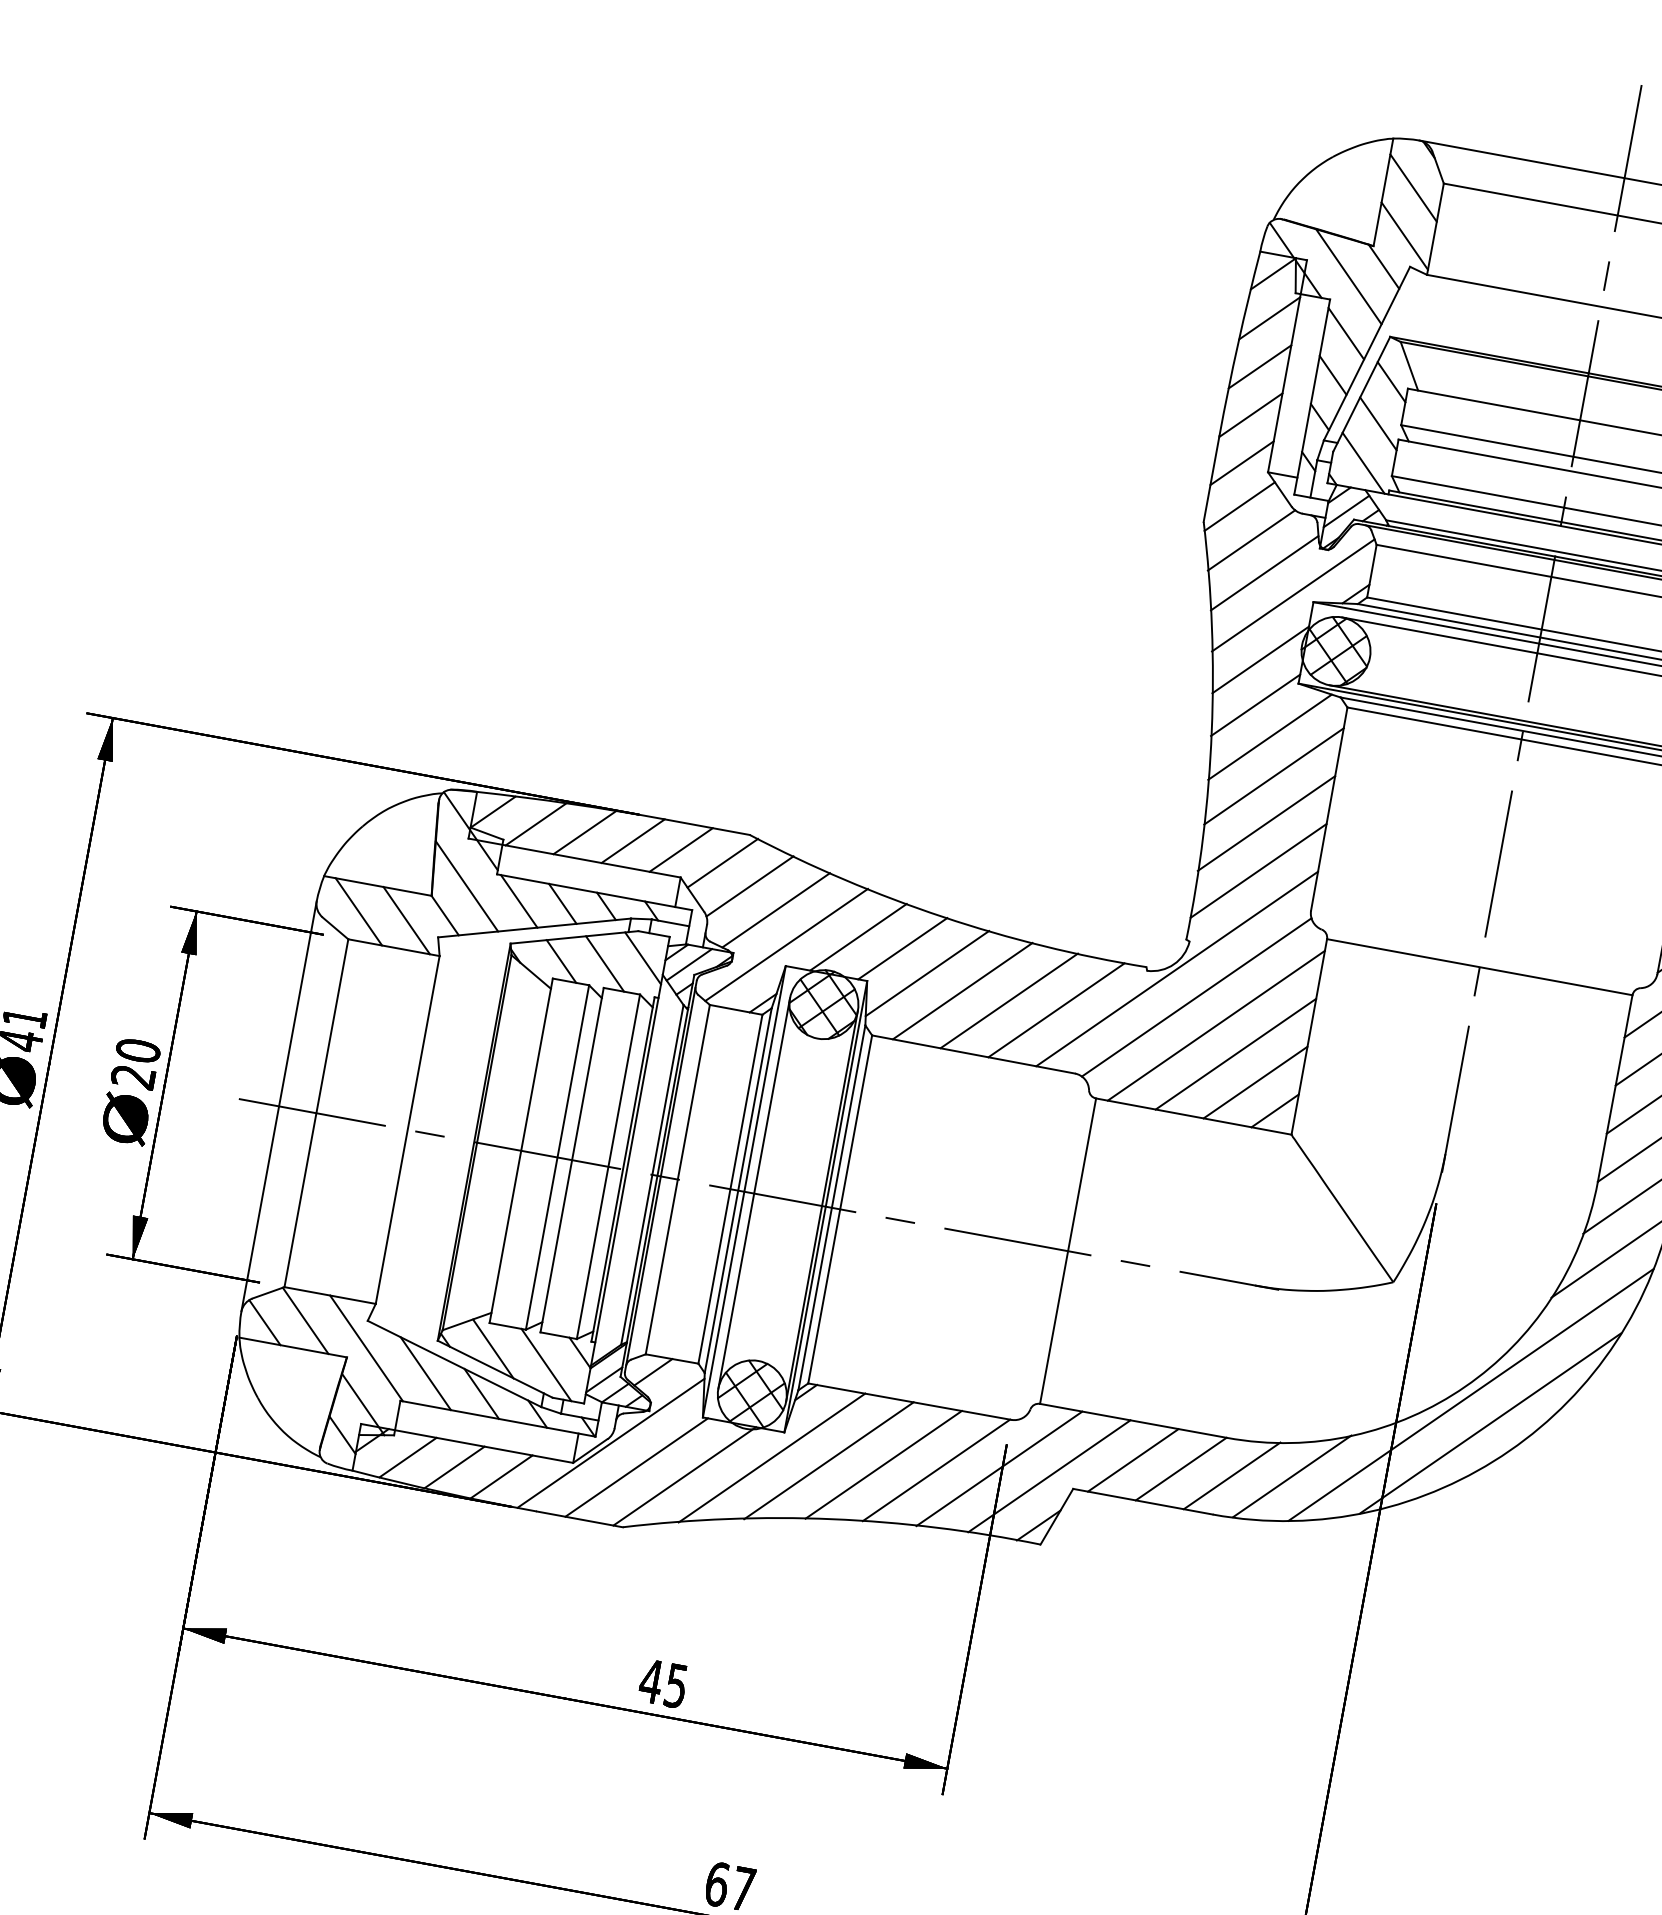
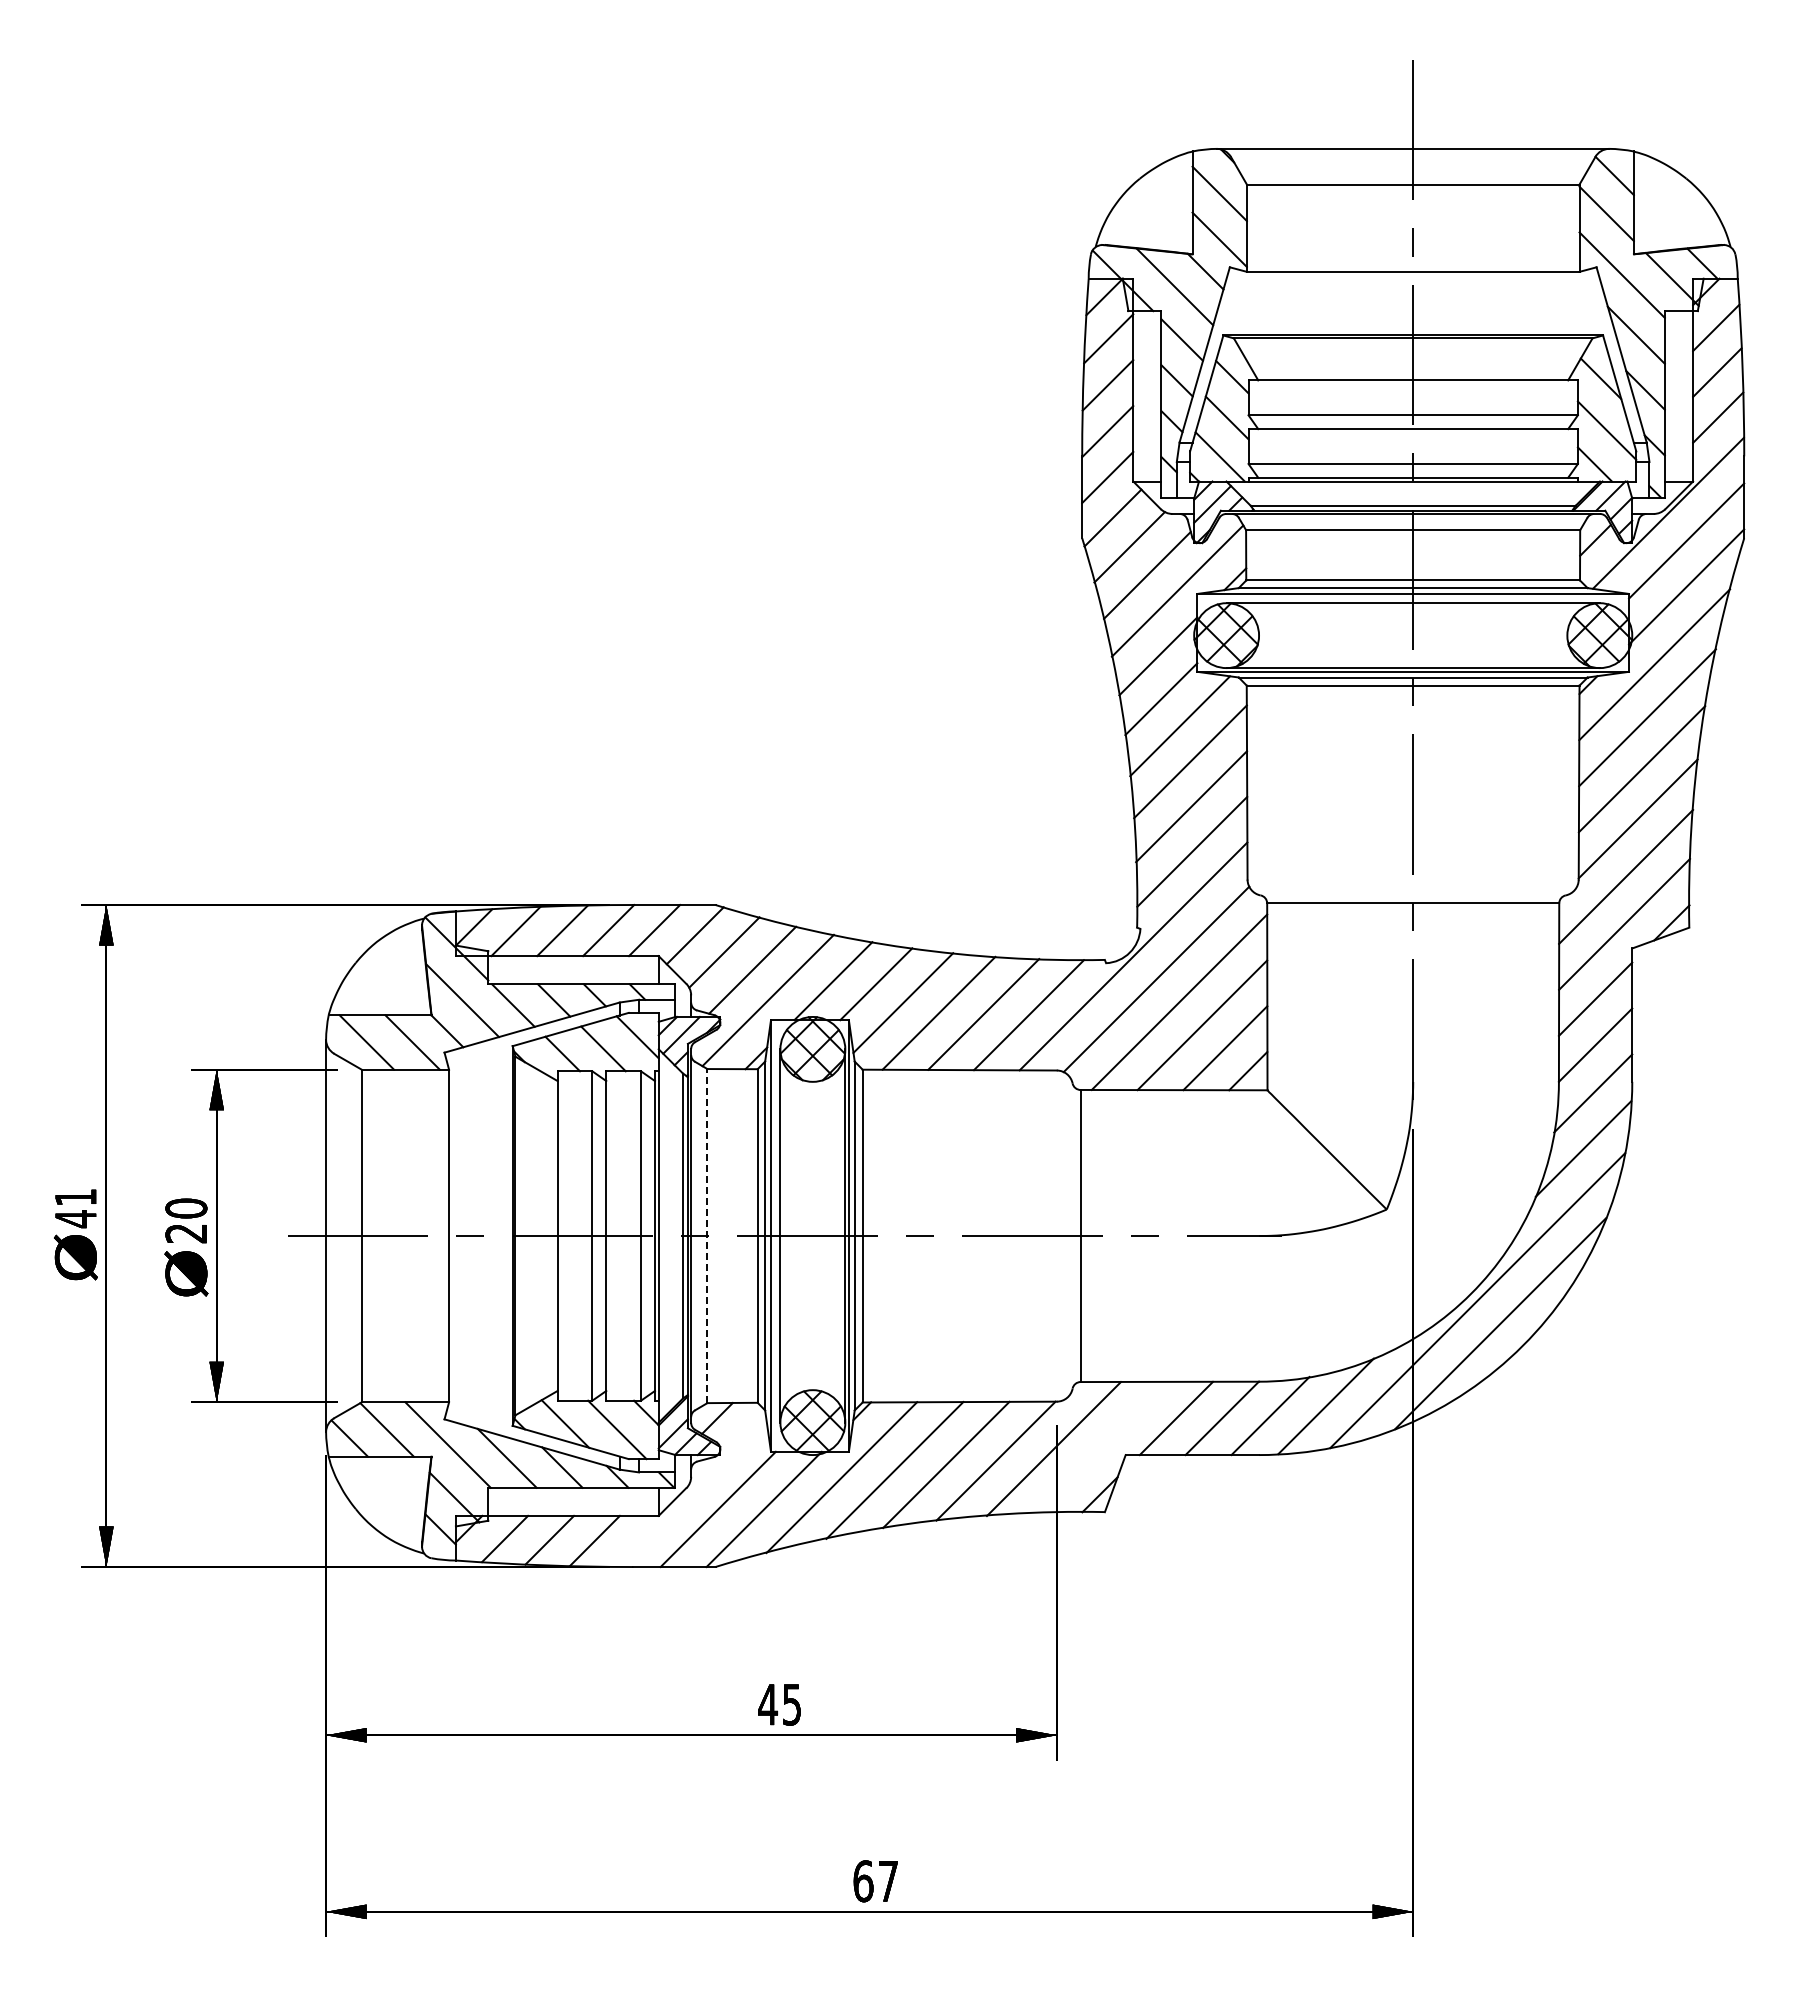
line: (678, 1179) -> (707, 1235), solid -> dashed
line: (610, 1442) -> (689, 1490), removed
line: (1049, 1475) -> (1101, 1446), removed

